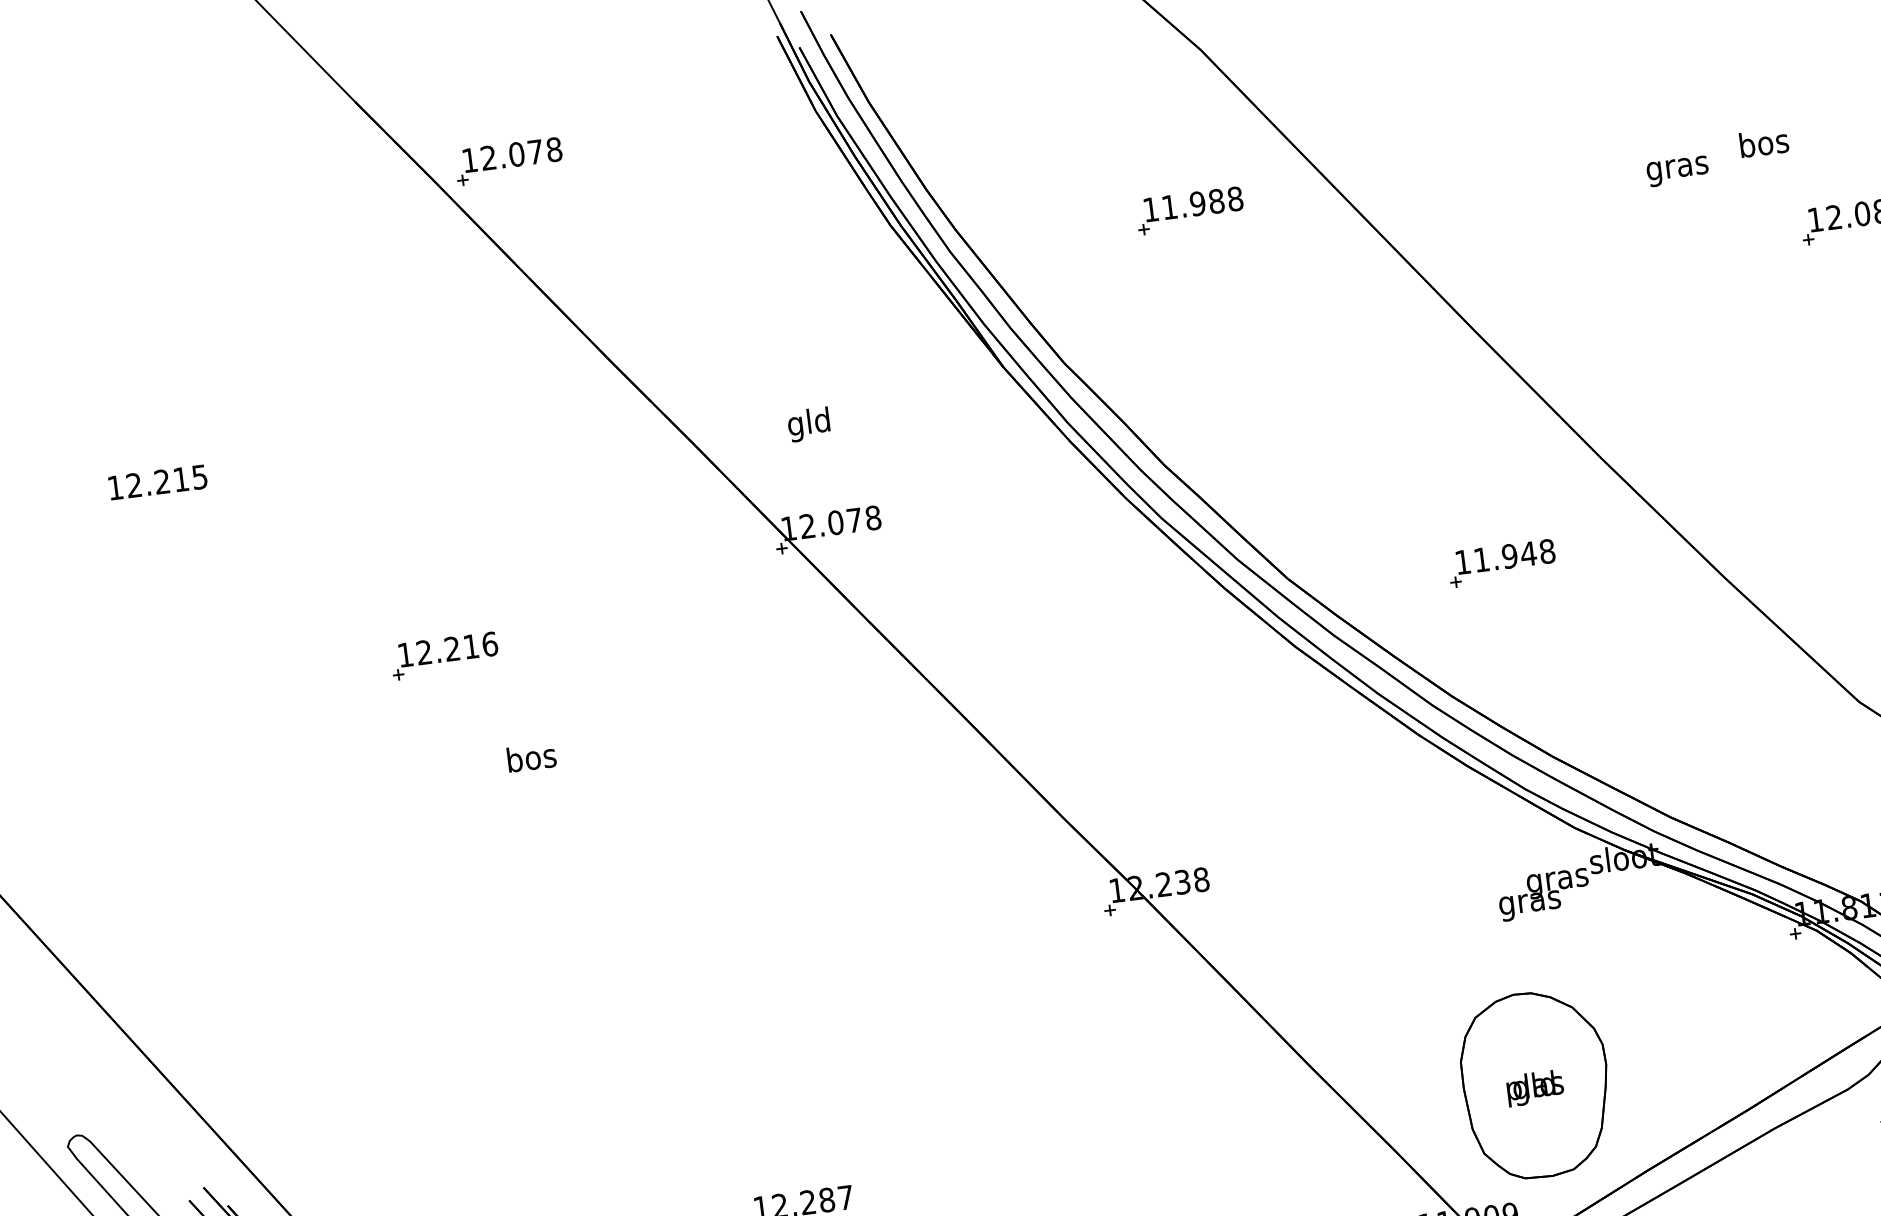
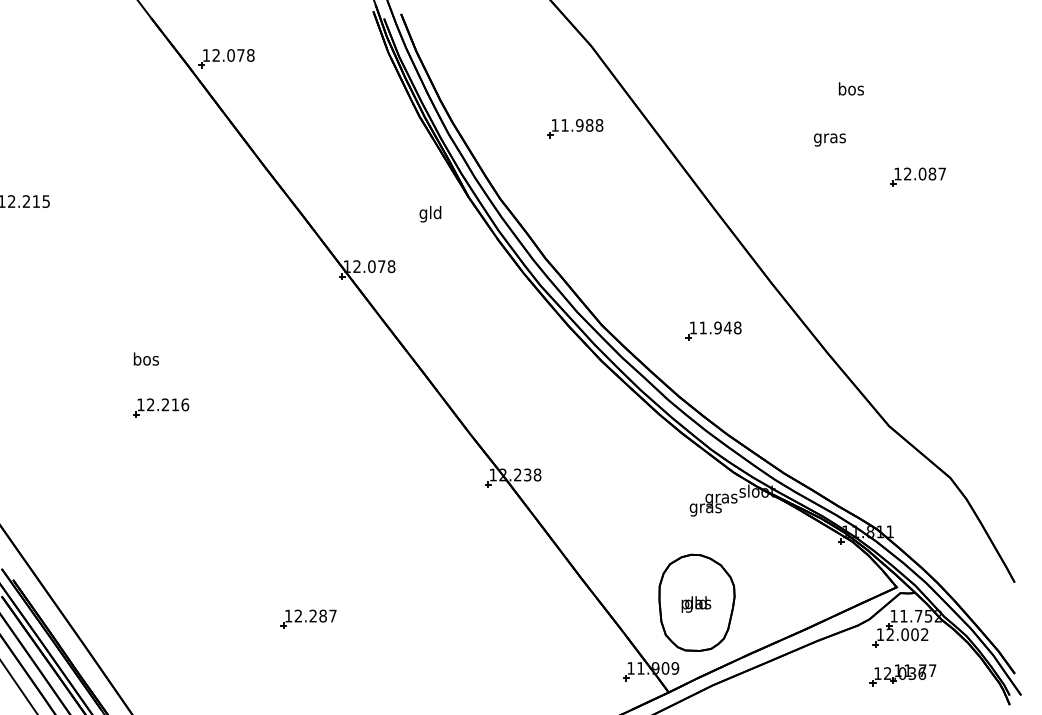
text: (1764, 142) -> (851, 88), moved
text: (809, 425) -> (430, 214), moved
part: (445, 655) -> (161, 407), moved
text: (531, 756) -> (146, 358), moved

